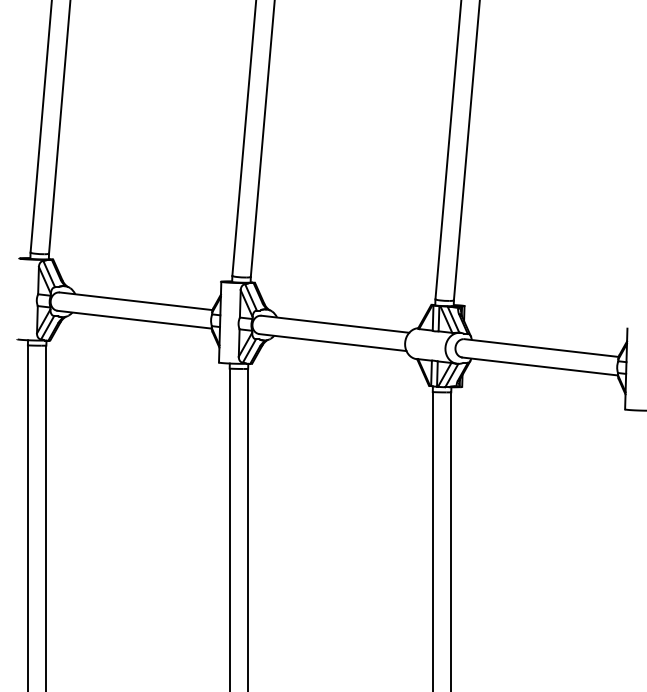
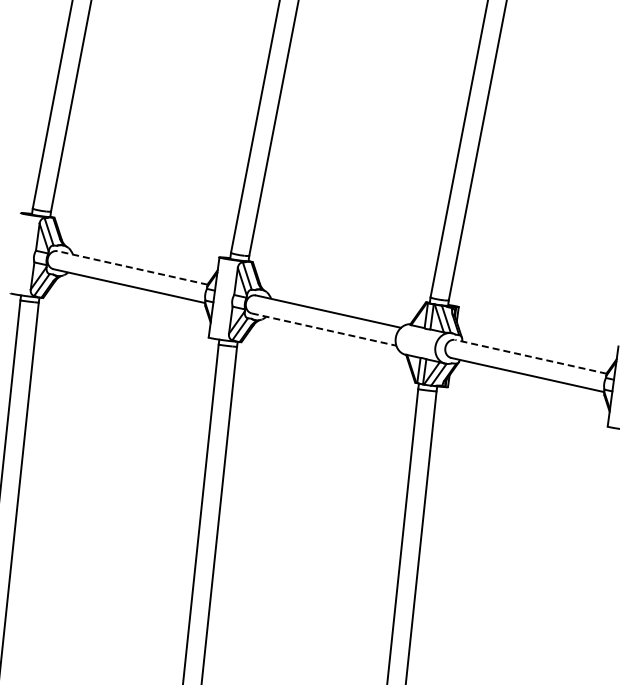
line: (136, 301) -> (133, 268), solid -> dashed
line: (333, 342) -> (324, 329), solid -> dashed
line: (541, 348) -> (530, 357), solid -> dashed

